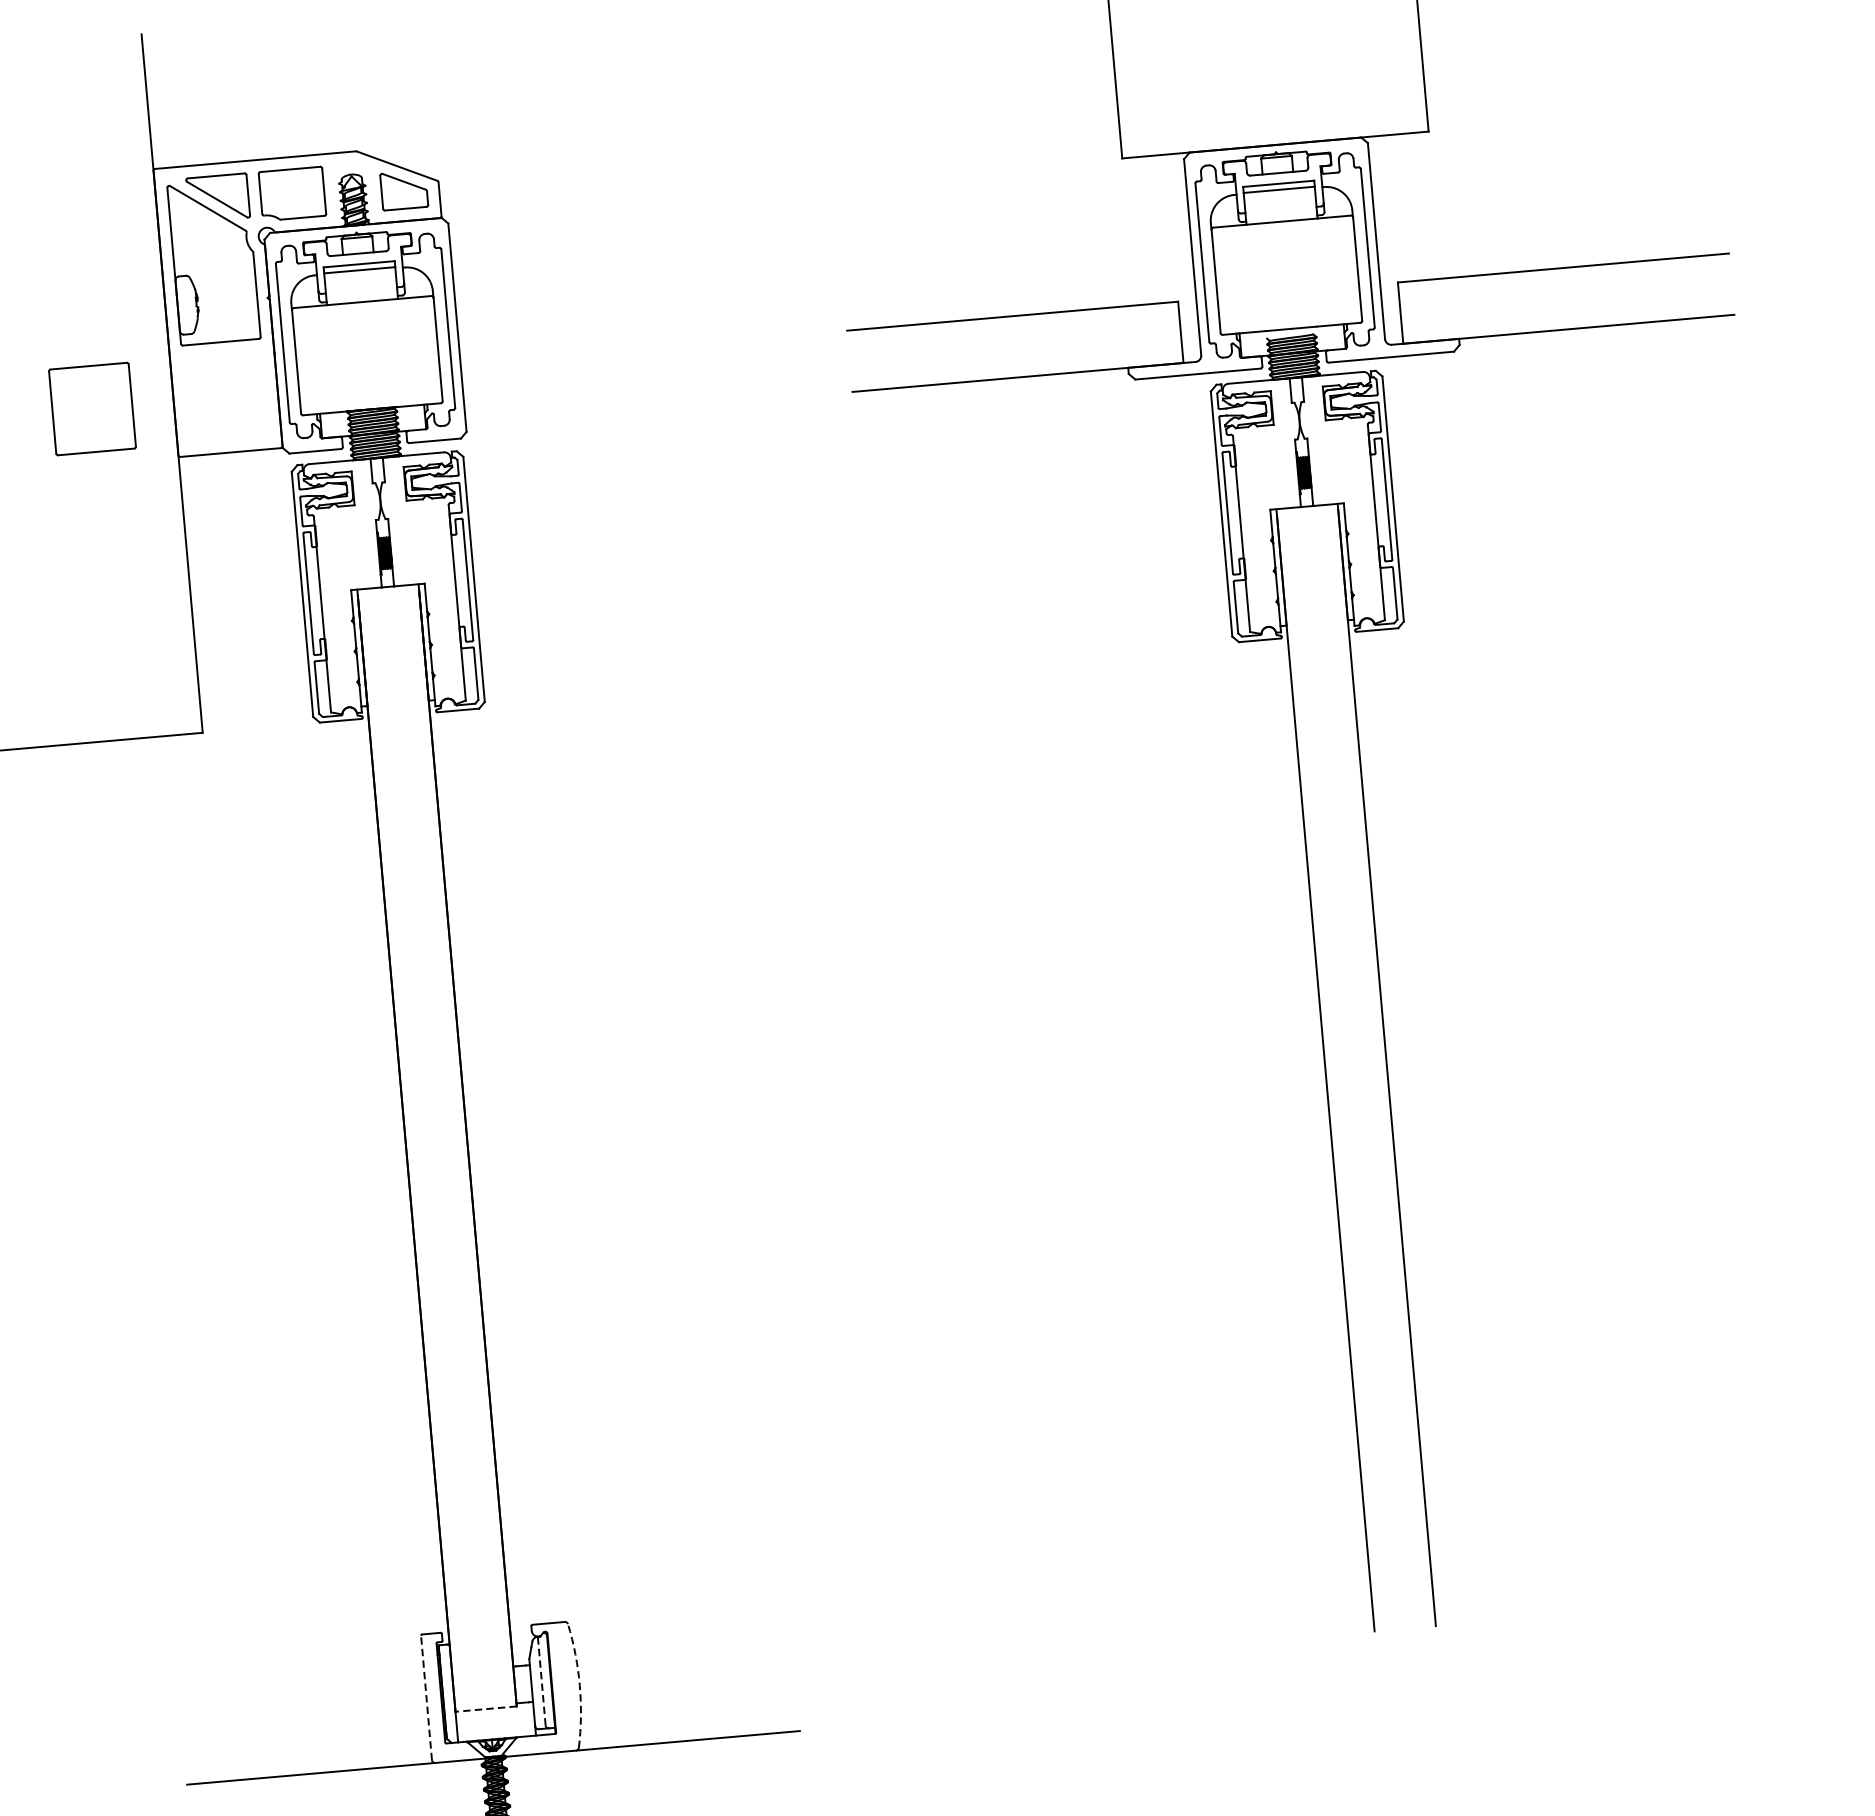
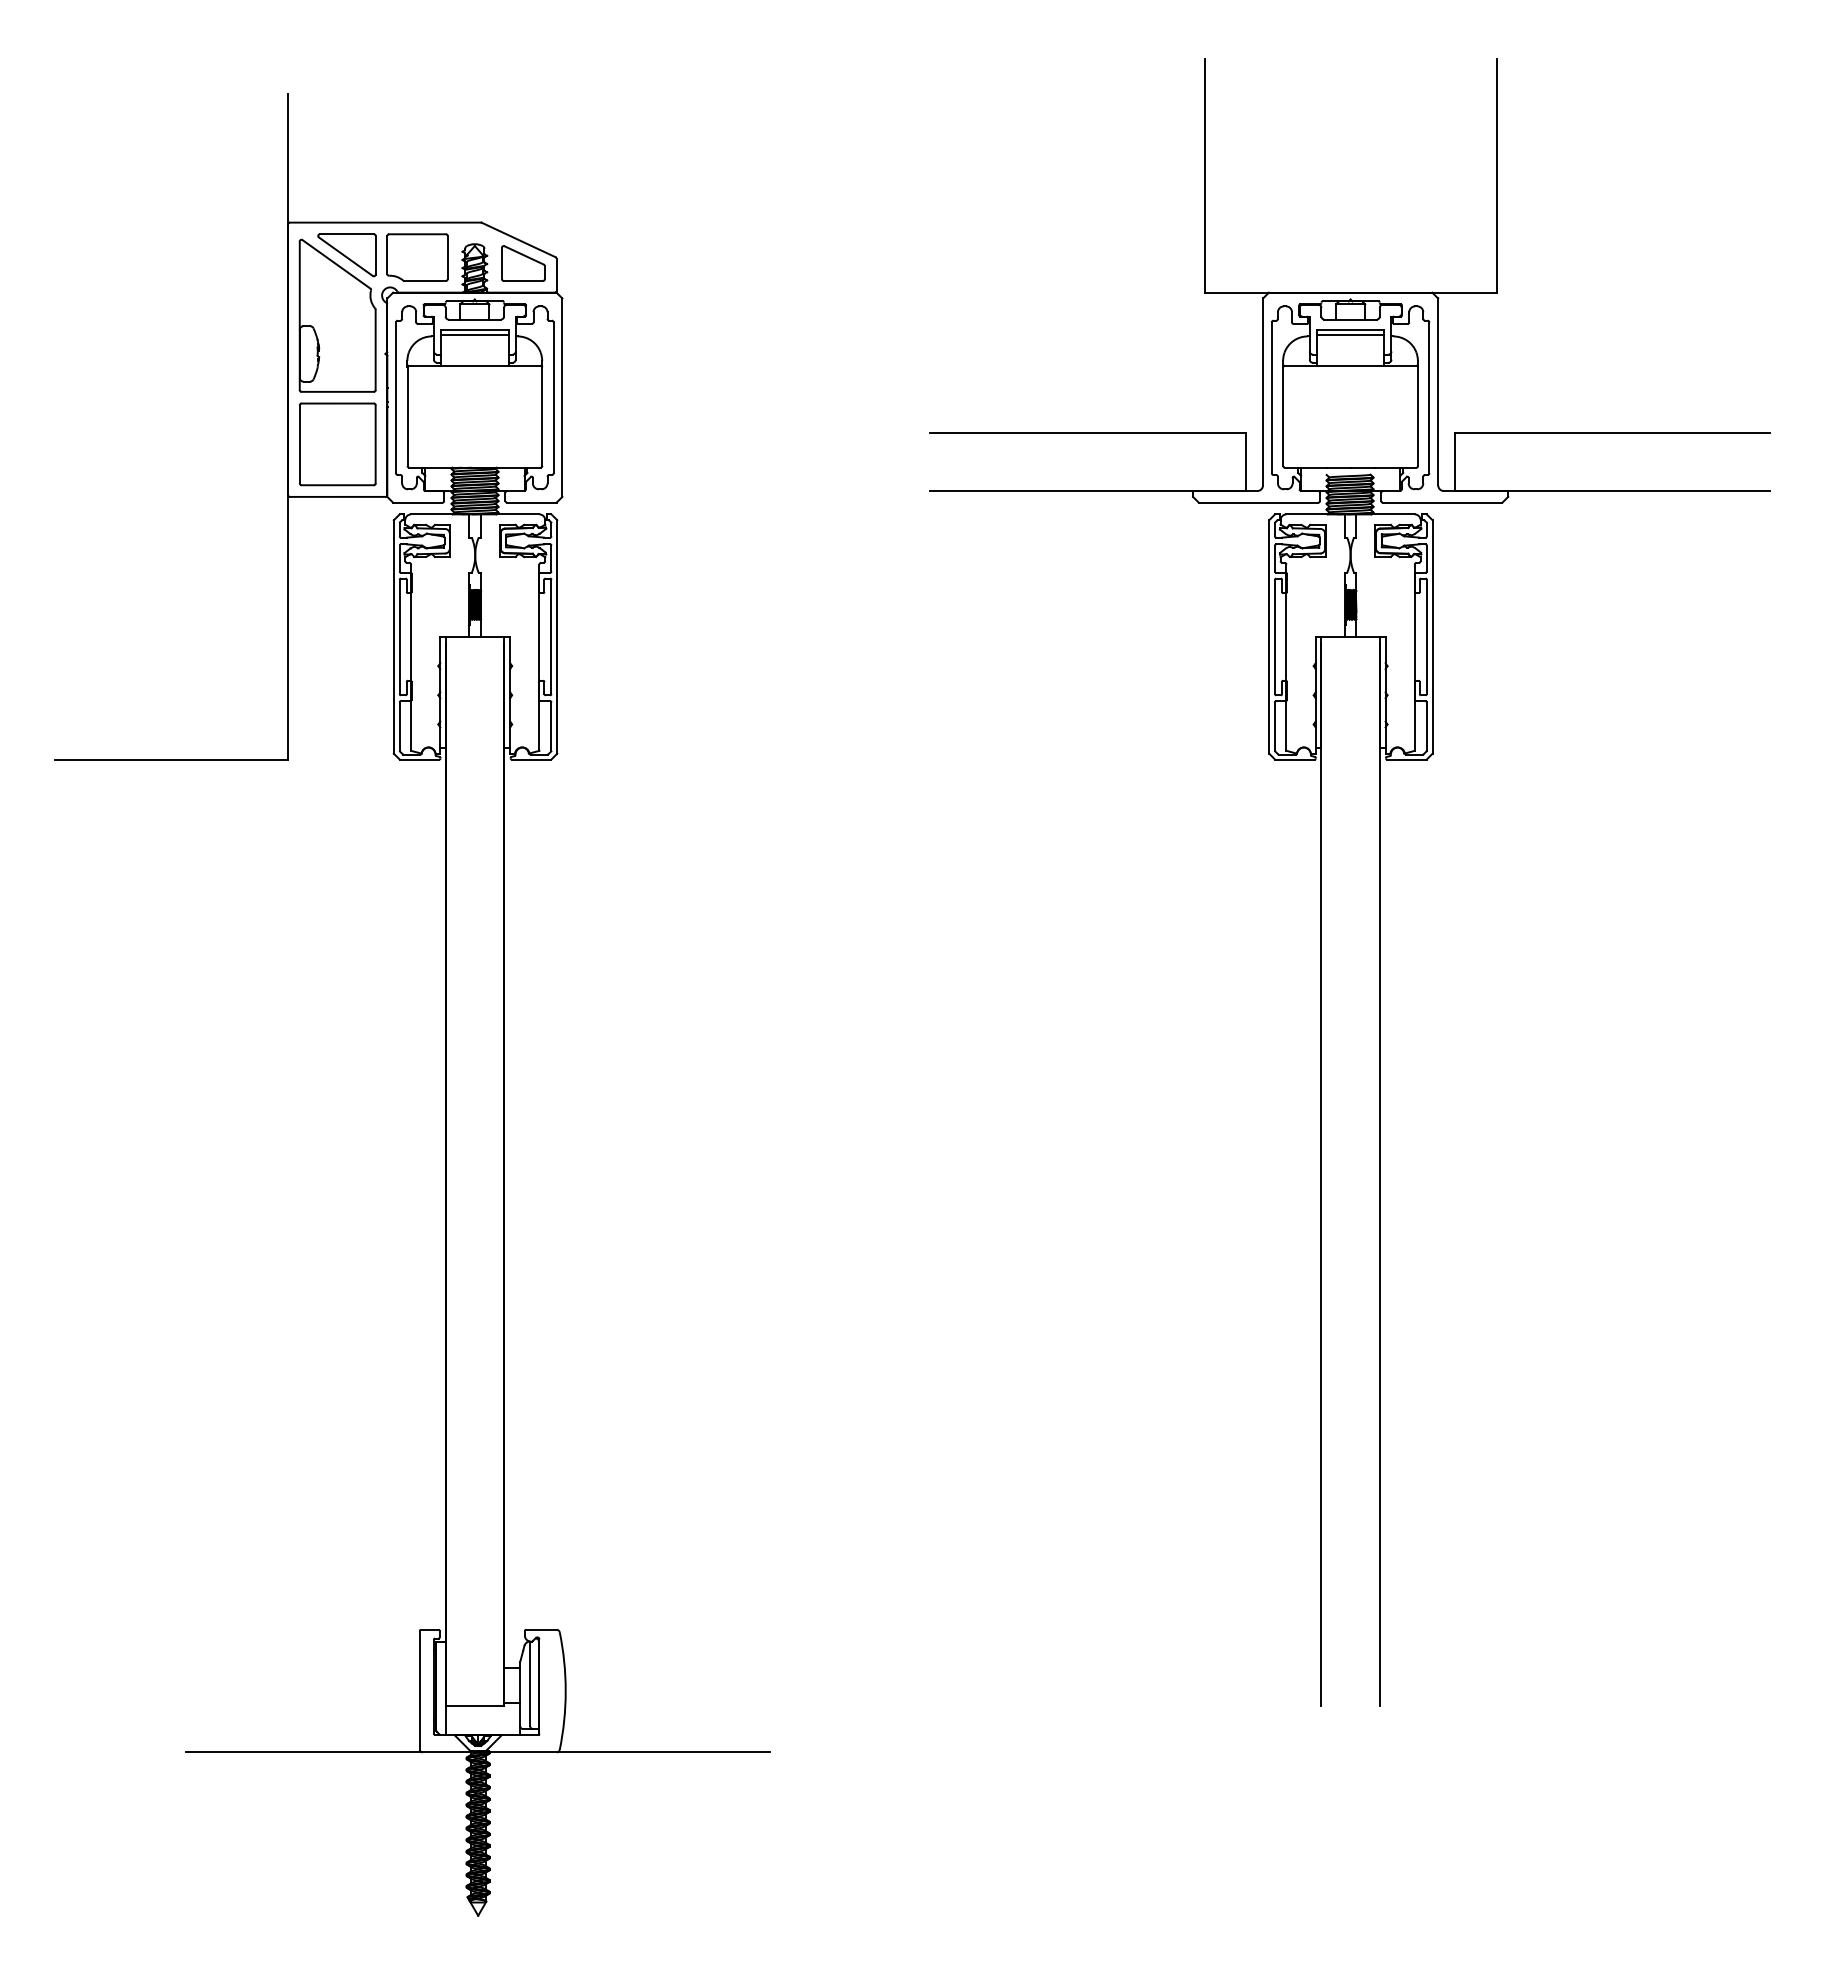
part: (92, 409) -> (337, 444), moved
line: (542, 1680) -> (530, 1683), dashed -> solid
arc: (579, 1685) -> (565, 1691), dashed -> solid
line: (426, 1697) -> (419, 1689), dashed -> solid
line: (485, 1708) -> (474, 1705), dashed -> solid

